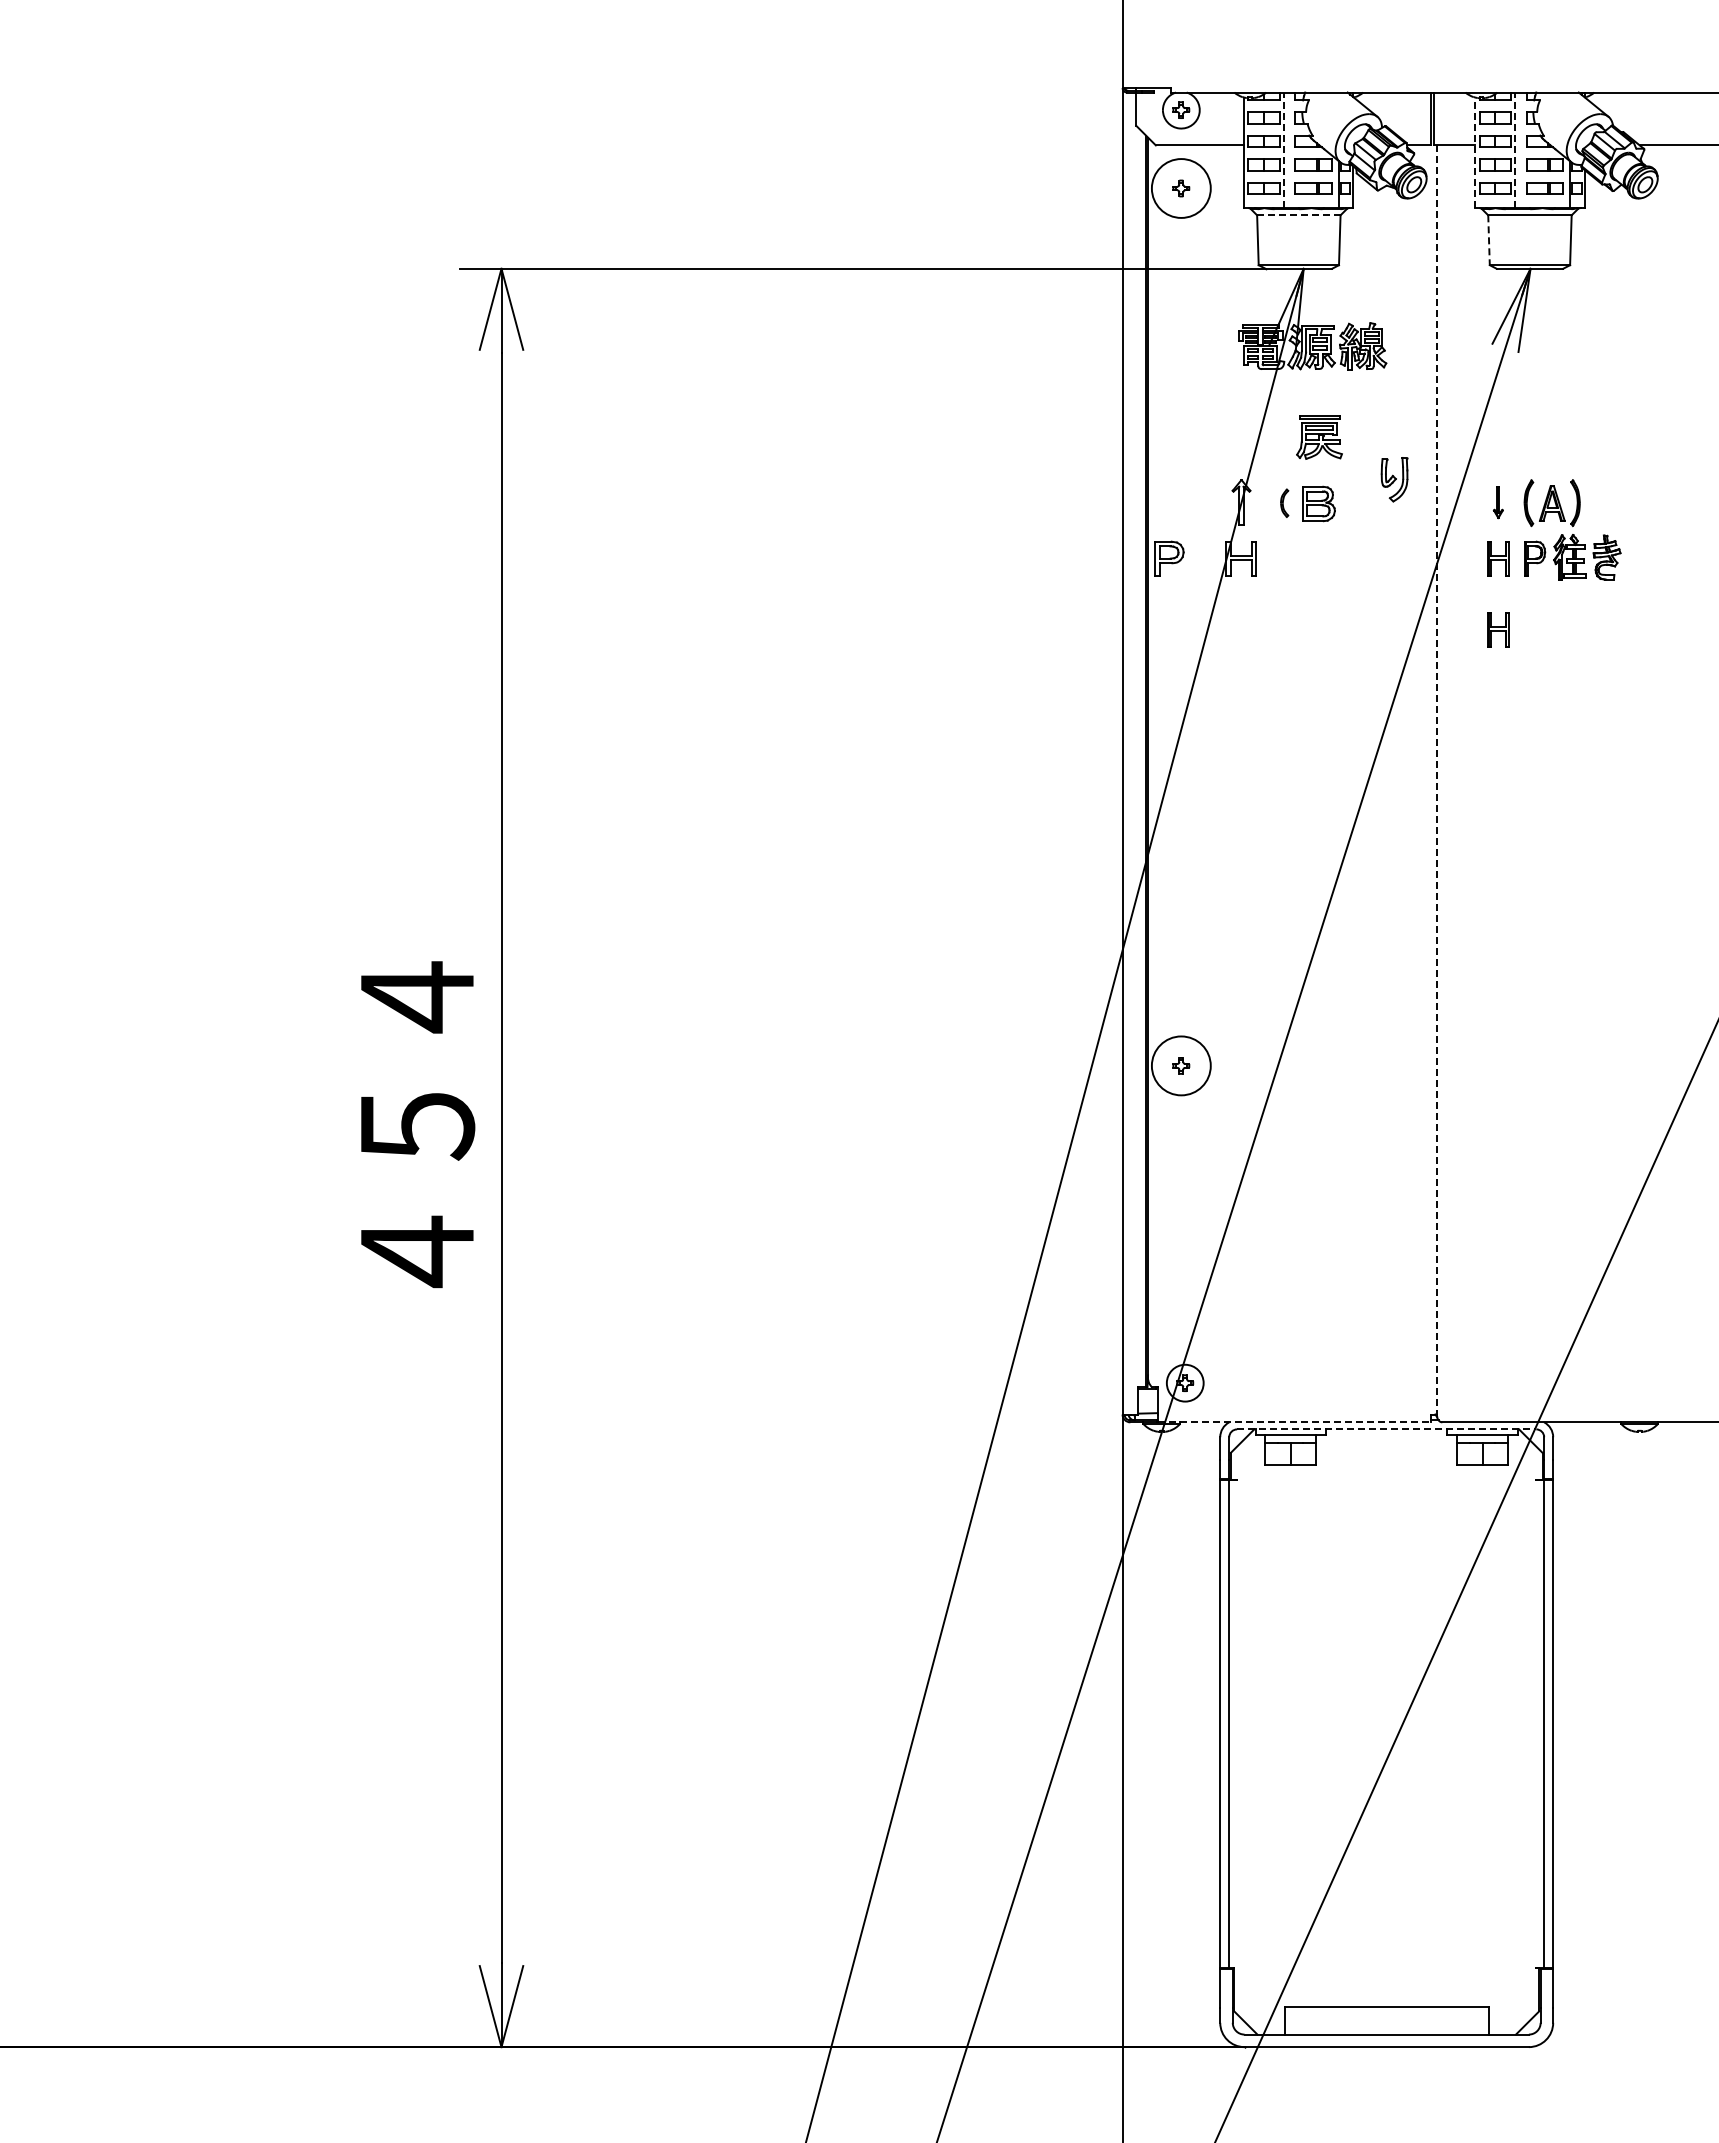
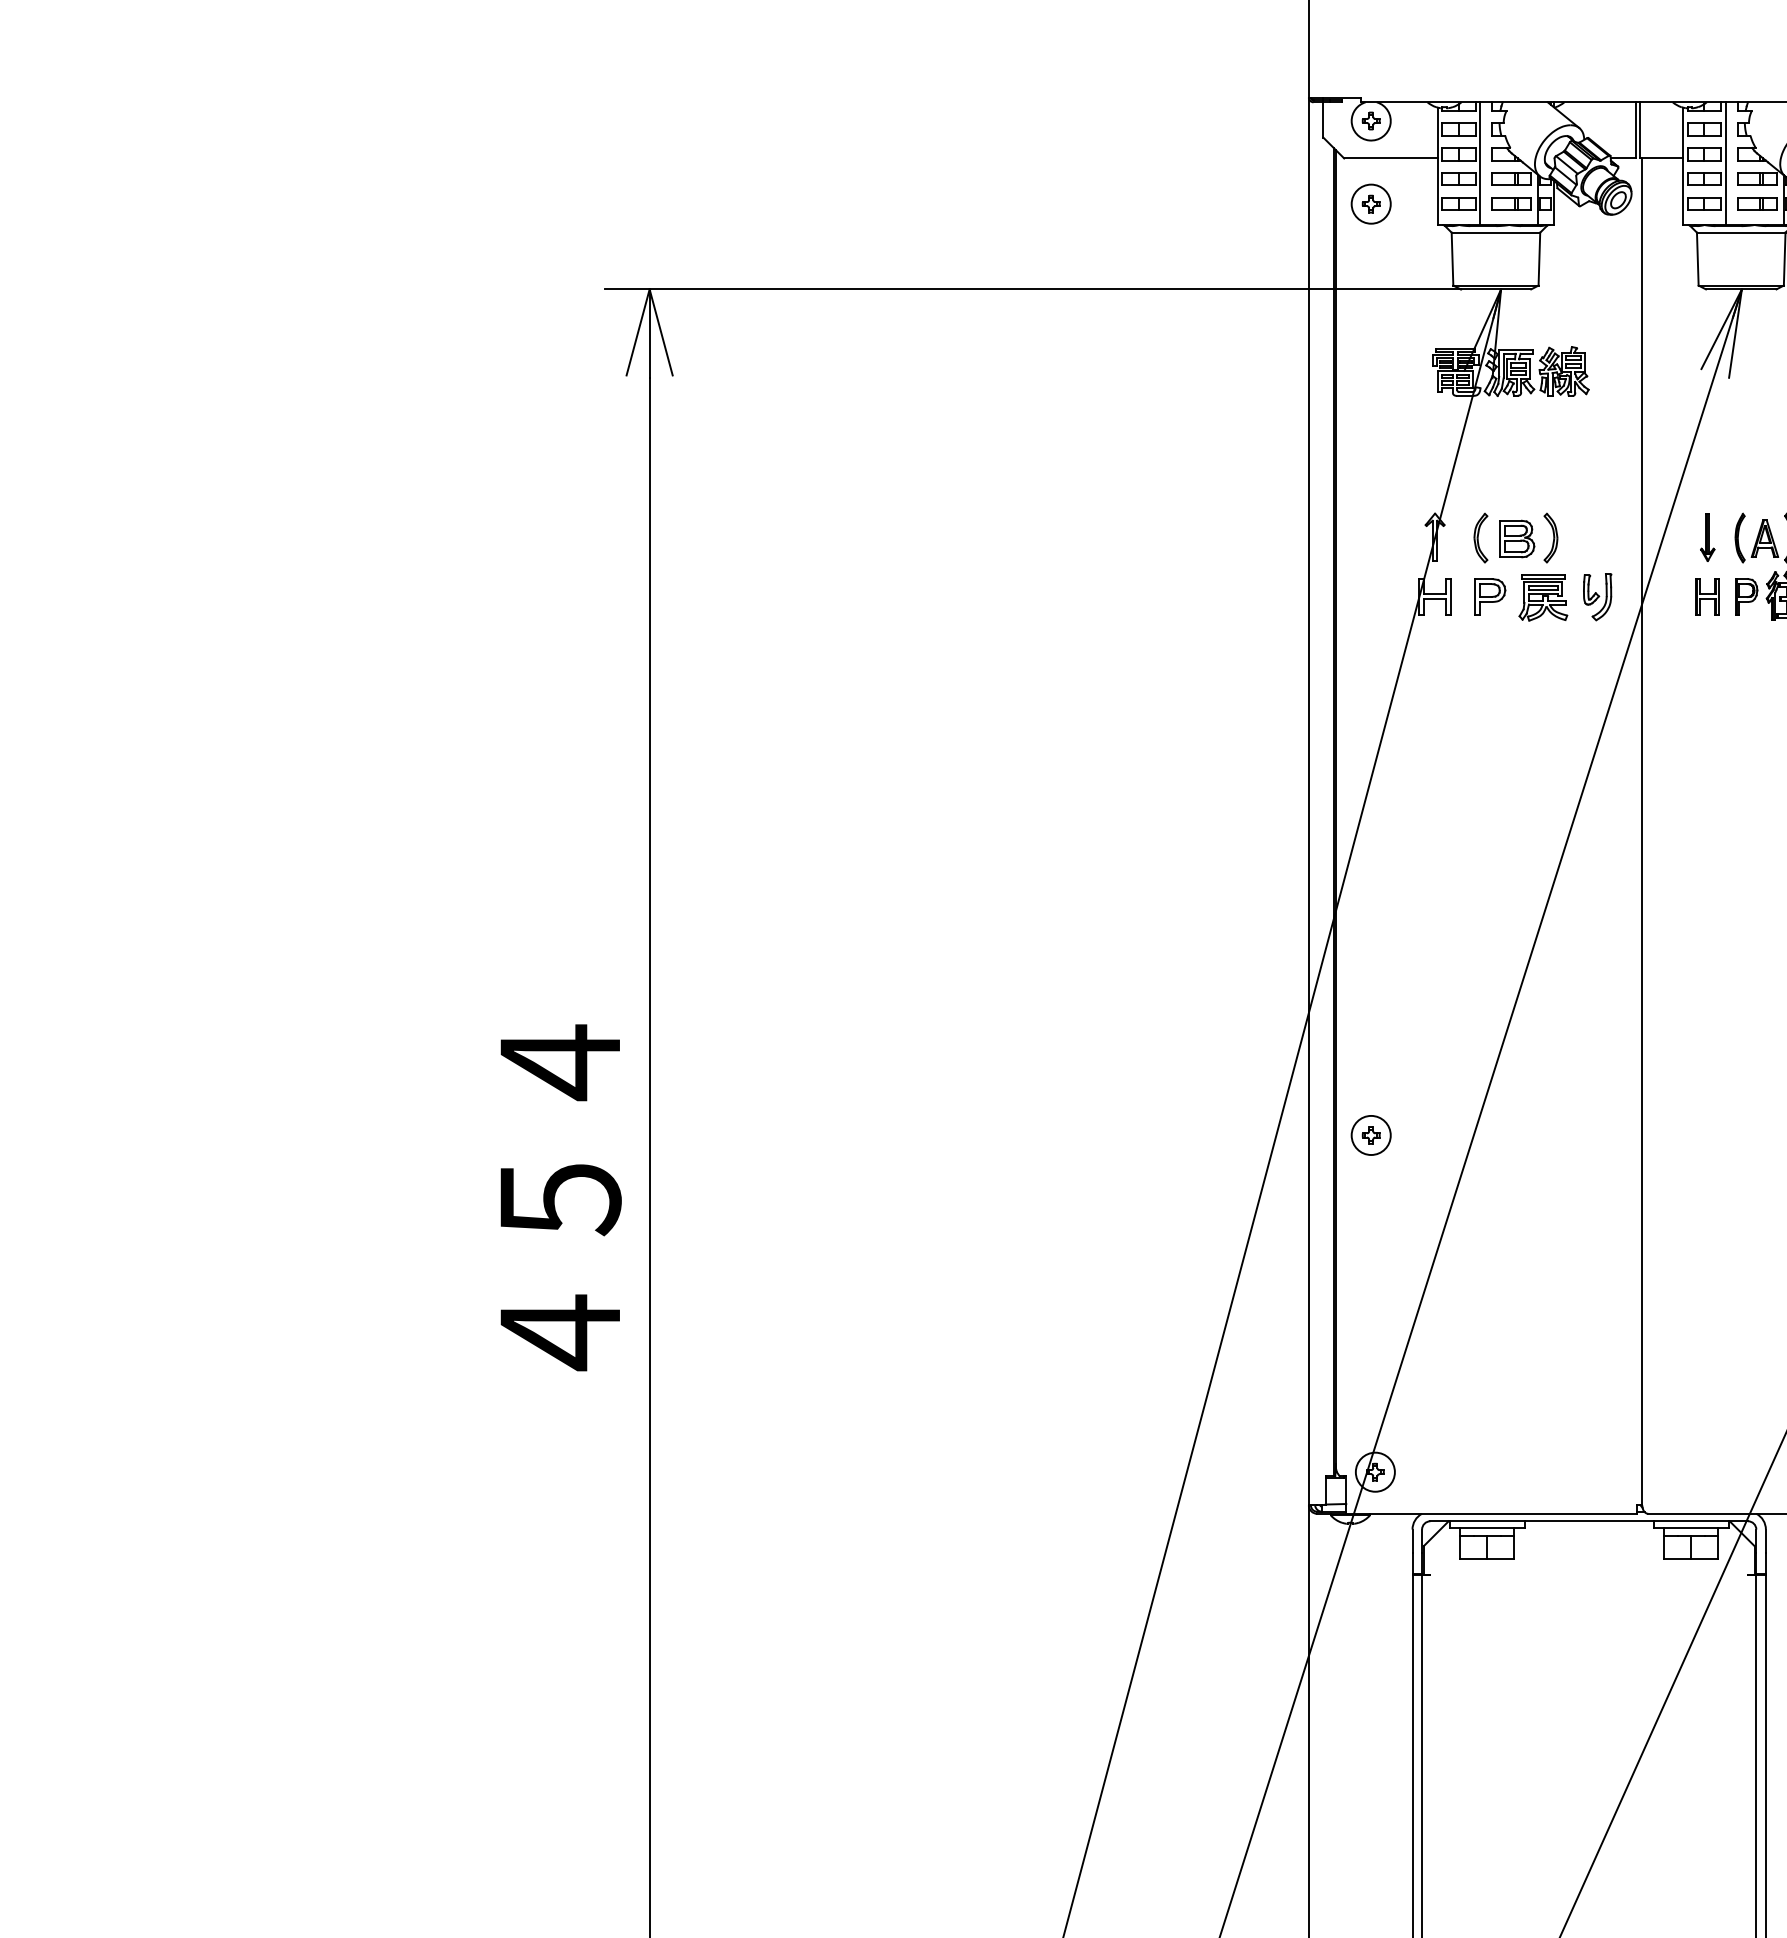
line: (1284, 150) -> (1480, 163), dashed -> solid
line: (1515, 150) -> (1725, 163), dashed -> solid
line: (1475, 152) -> (1683, 165), dashed -> solid
circle: (1180, 188) -> (1370, 204), size x0.62
line: (1298, 215) -> (1495, 232), dashed -> solid
line: (1489, 240) -> (1698, 259), dashed -> solid
part: (1319, 437) -> (1543, 597), moved
part: (1394, 479) -> (1597, 596), moved
part: (1350, 502) -> (1550, 537), added
part: (1498, 502) -> (1707, 537), size x1.43
part: (1284, 503) -> (1480, 538), size x1.67
part: (1169, 558) -> (1490, 596), moved
part: (1498, 629) -> (1707, 672), removed
line: (1436, 779) -> (1642, 831), dashed -> solid
circle: (1180, 1065) -> (1370, 1135), size x0.62
line: (1294, 1422) -> (1491, 1513), dashed -> solid
line: (1386, 1429) -> (1588, 1521), dashed -> solid

